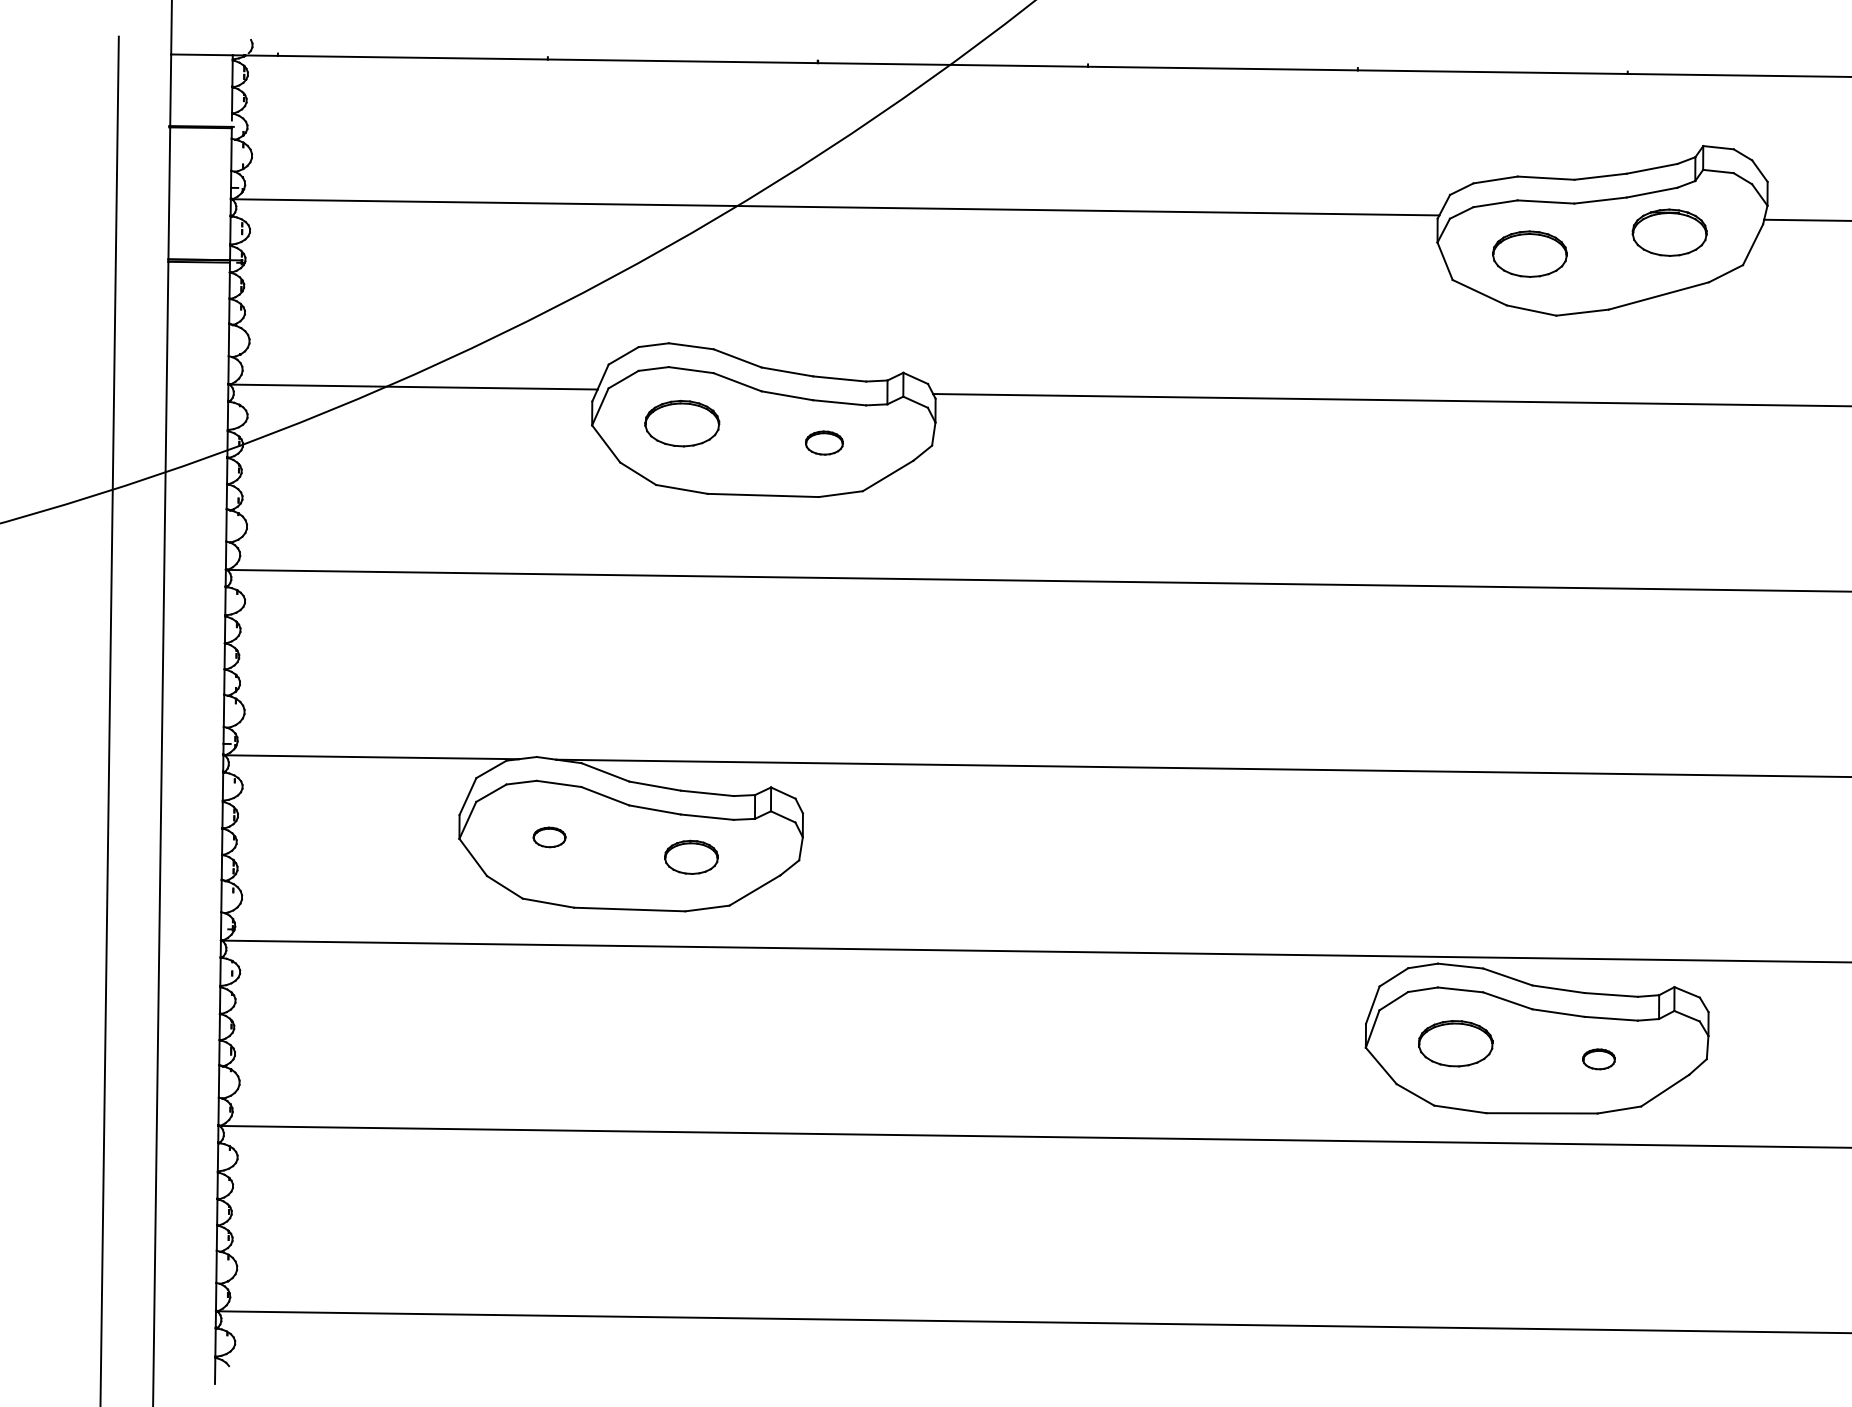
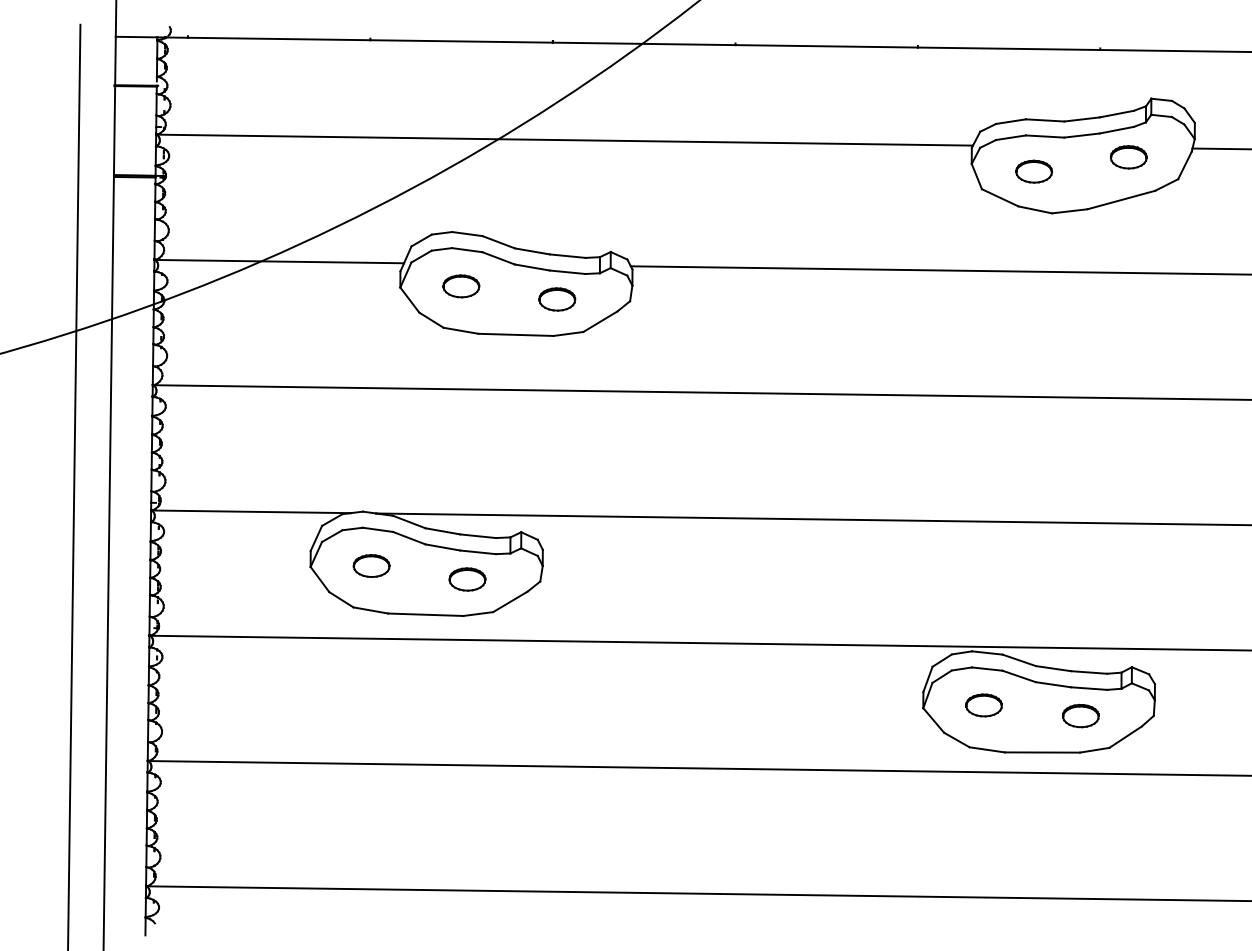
part: (1669, 233) -> (1128, 157), size x0.71
part: (1528, 253) -> (1033, 171), size x0.71
part: (682, 423) -> (461, 286), size x0.71
part: (824, 443) -> (557, 299), size x1.43
part: (549, 836) -> (371, 565), size x1.67
part: (1454, 1043) -> (983, 705), size x0.71
part: (1598, 1058) -> (1080, 715), size x1.67

